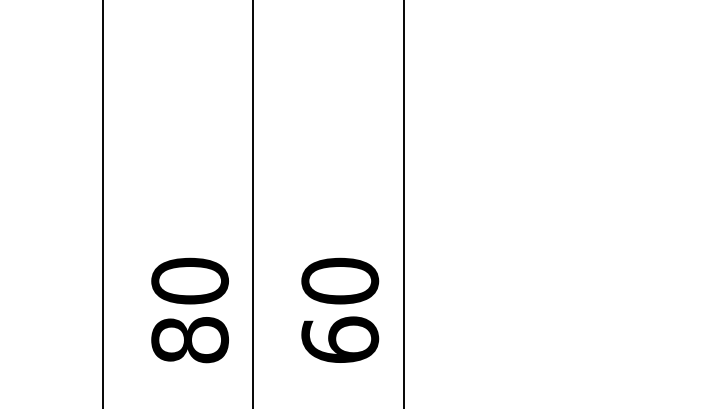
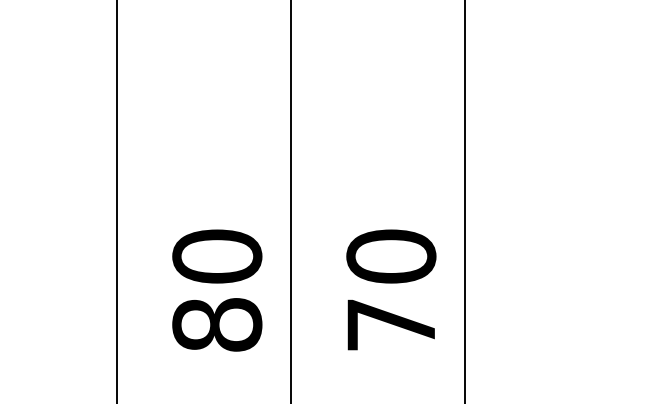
text: (340, 339) -> (391, 324), 60 -> 70

